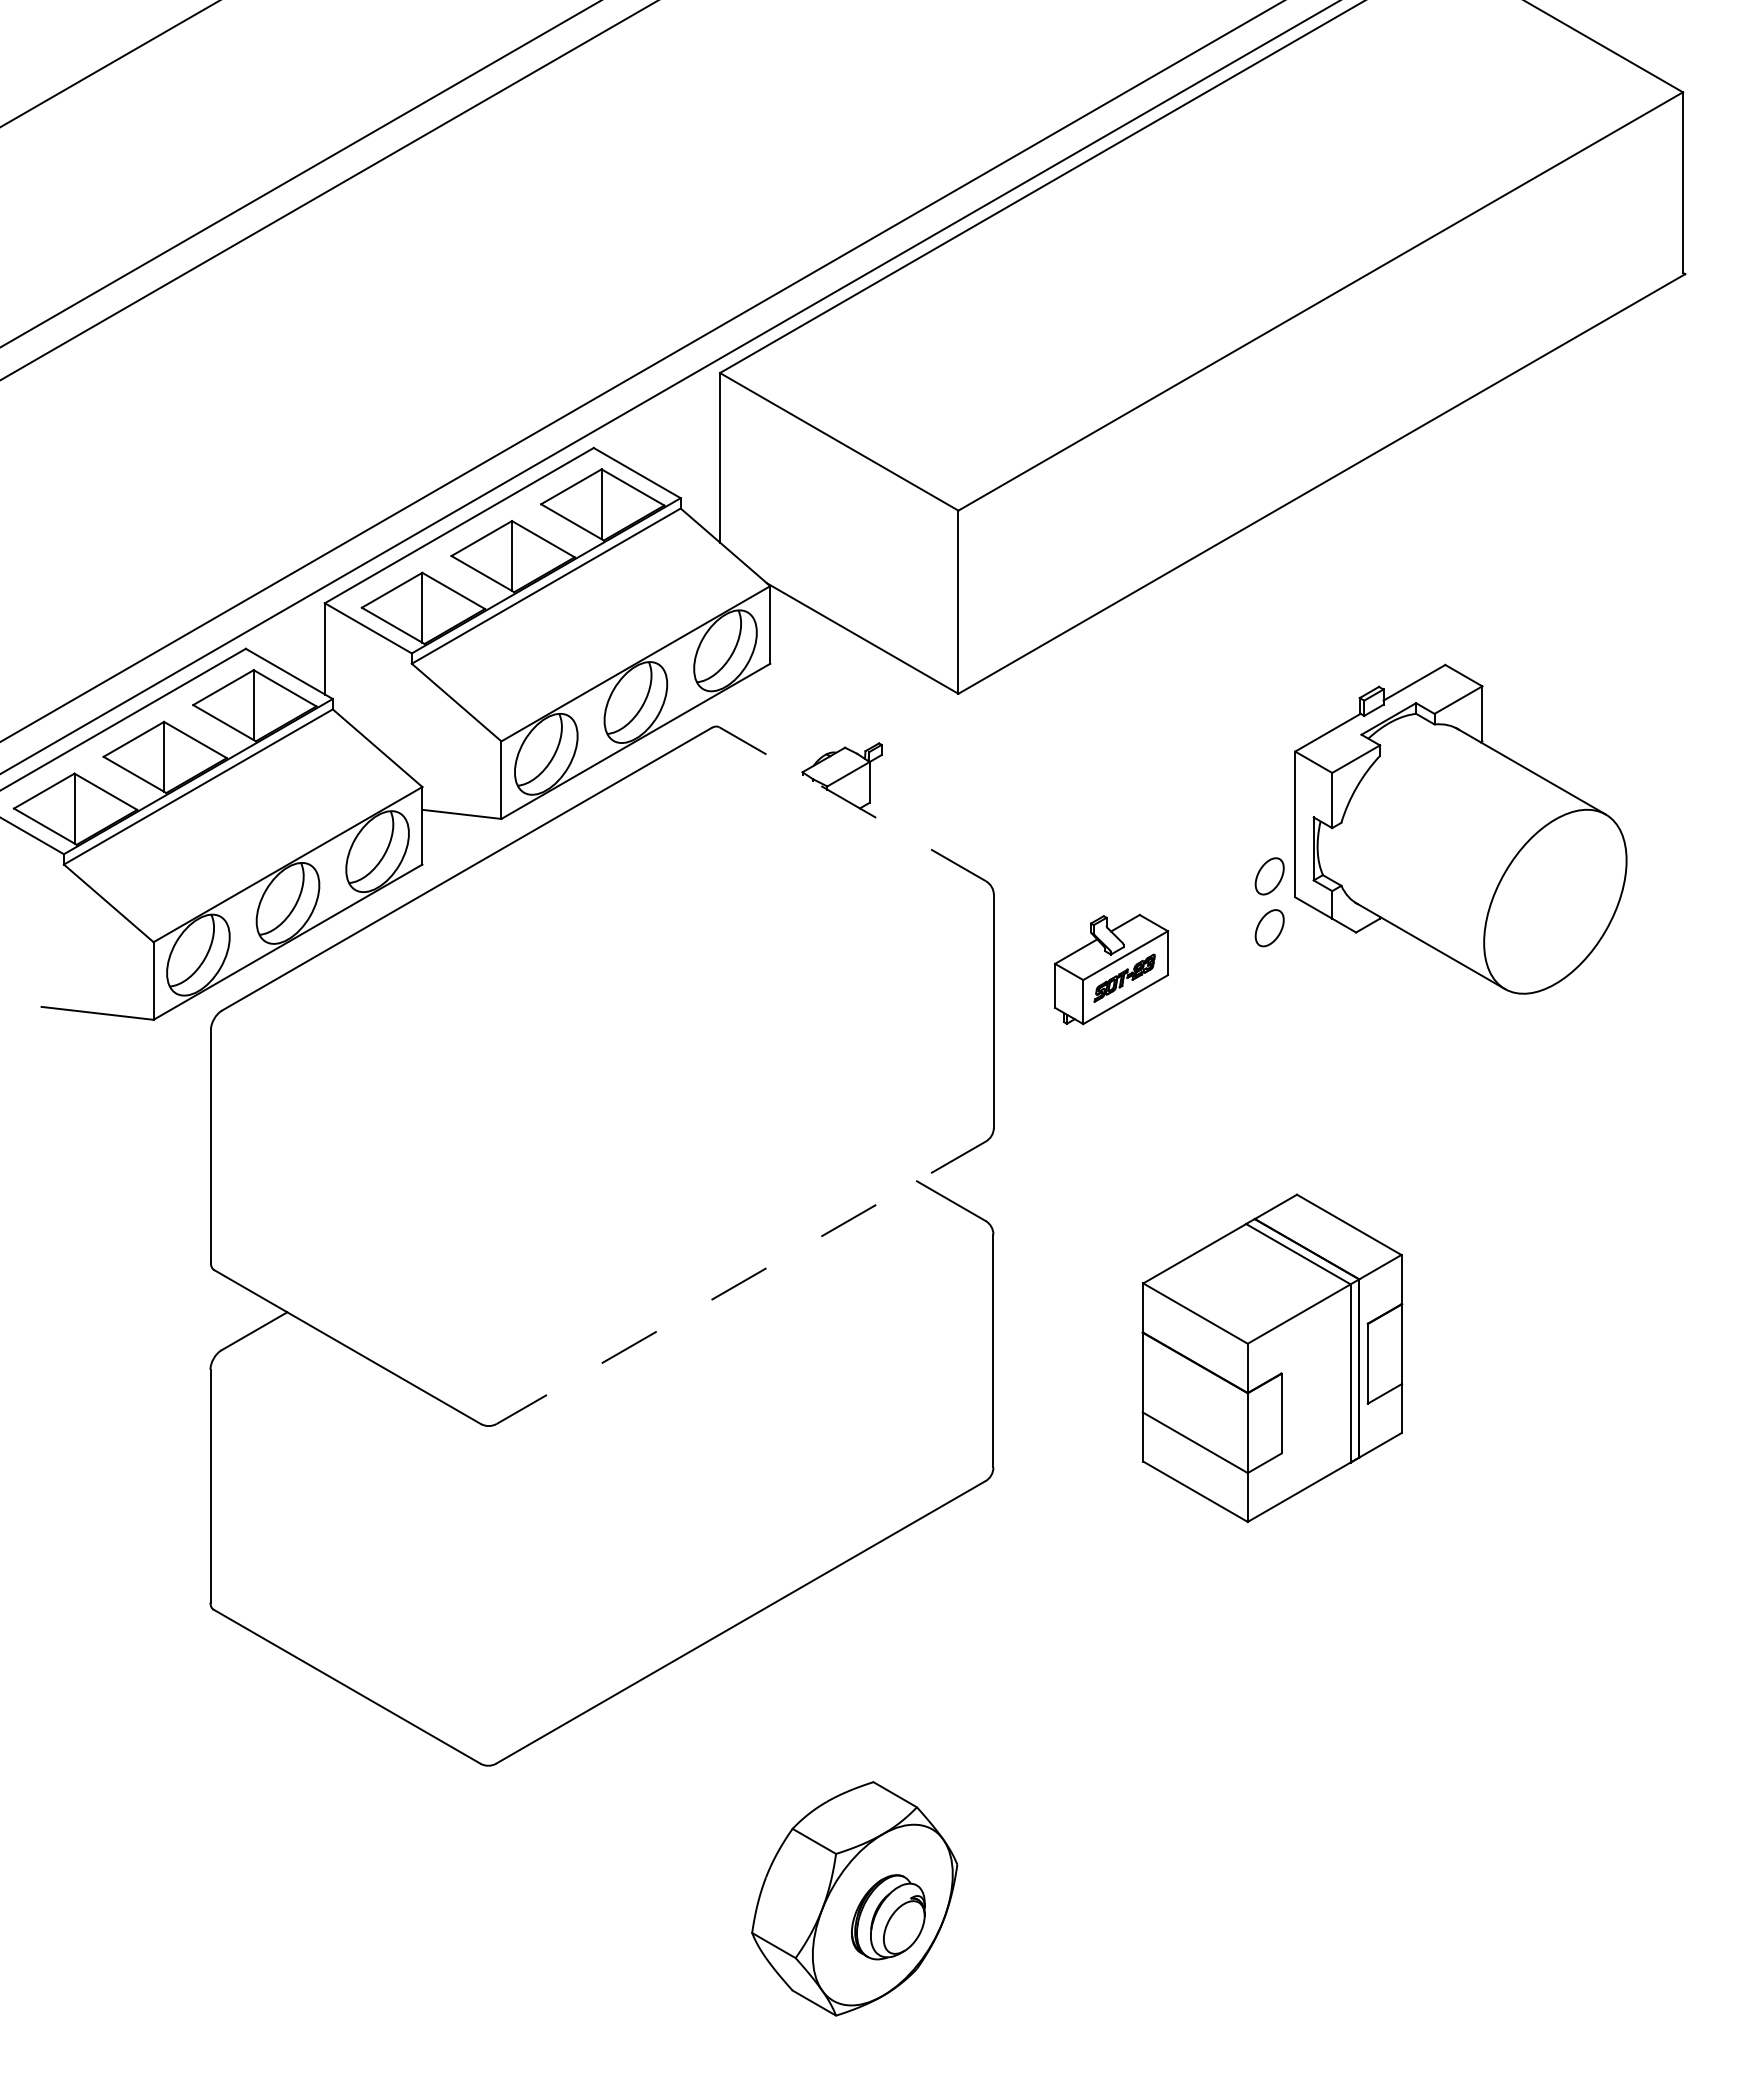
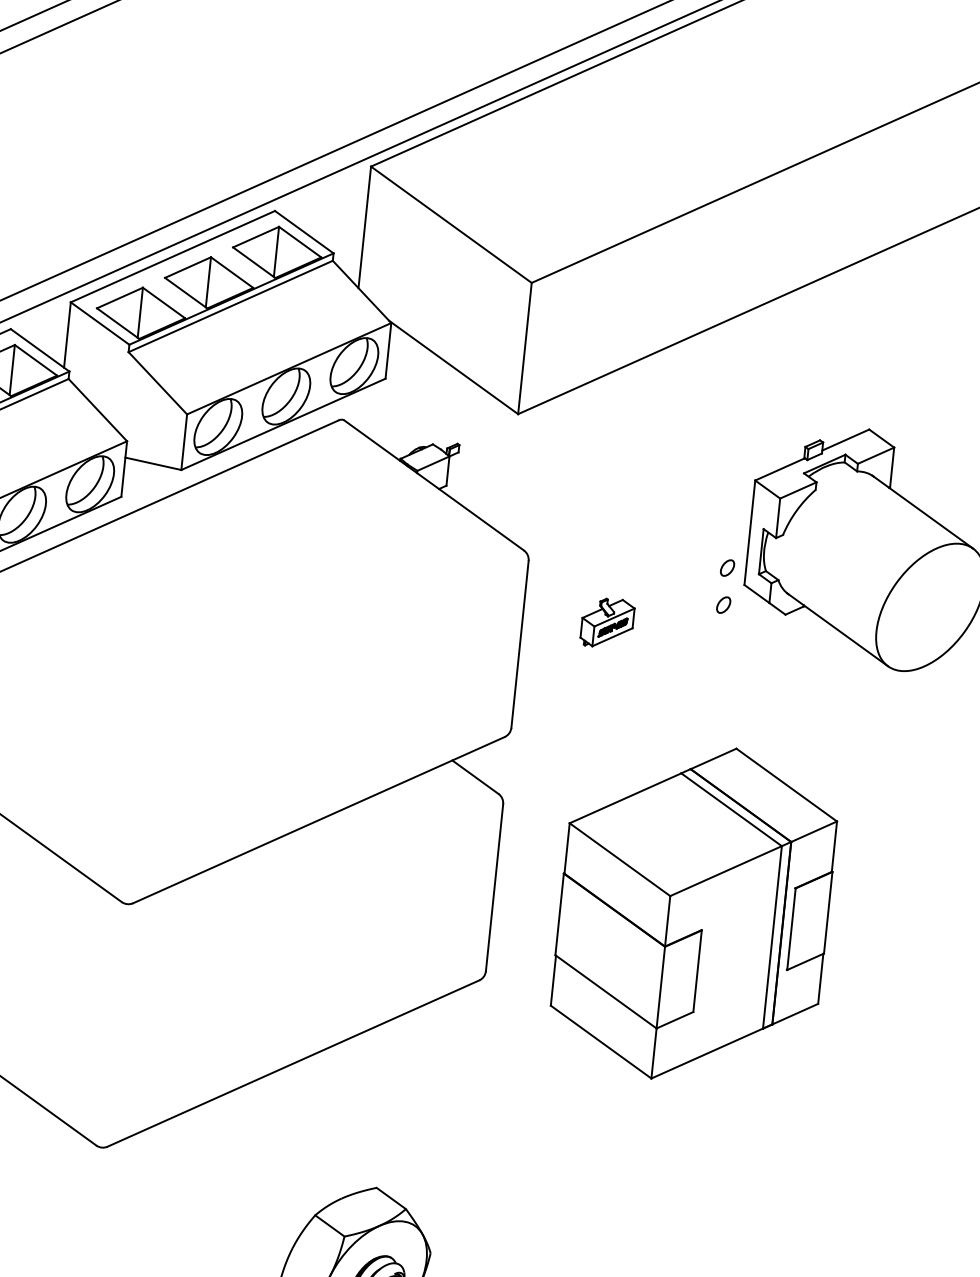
line: (852, 804) -> (434, 485), dashed -> solid
part: (1268, 876) -> (726, 568), size x0.62
part: (1268, 927) -> (723, 604), size x0.62
part: (1111, 969) -> (607, 623), size x0.62
line: (740, 1283) -> (318, 820), dashed -> solid
part: (1272, 1358) -> (694, 913), size x1.43

